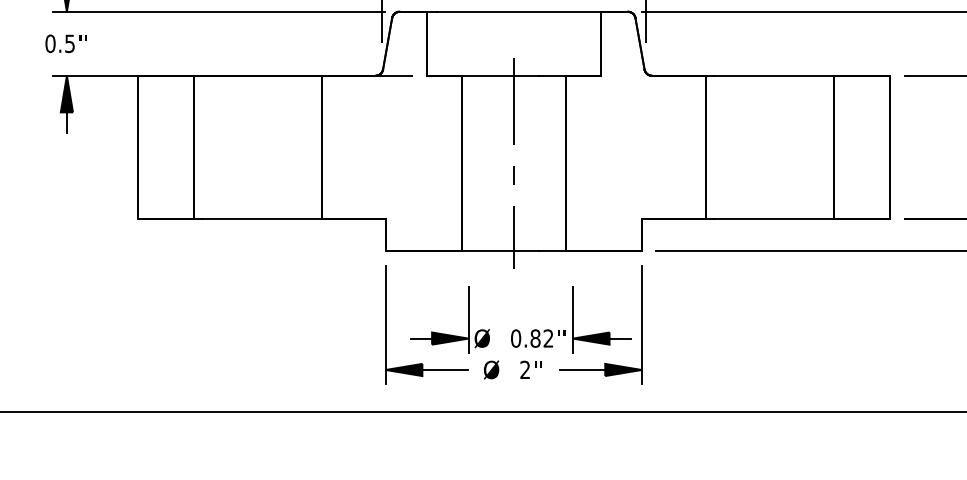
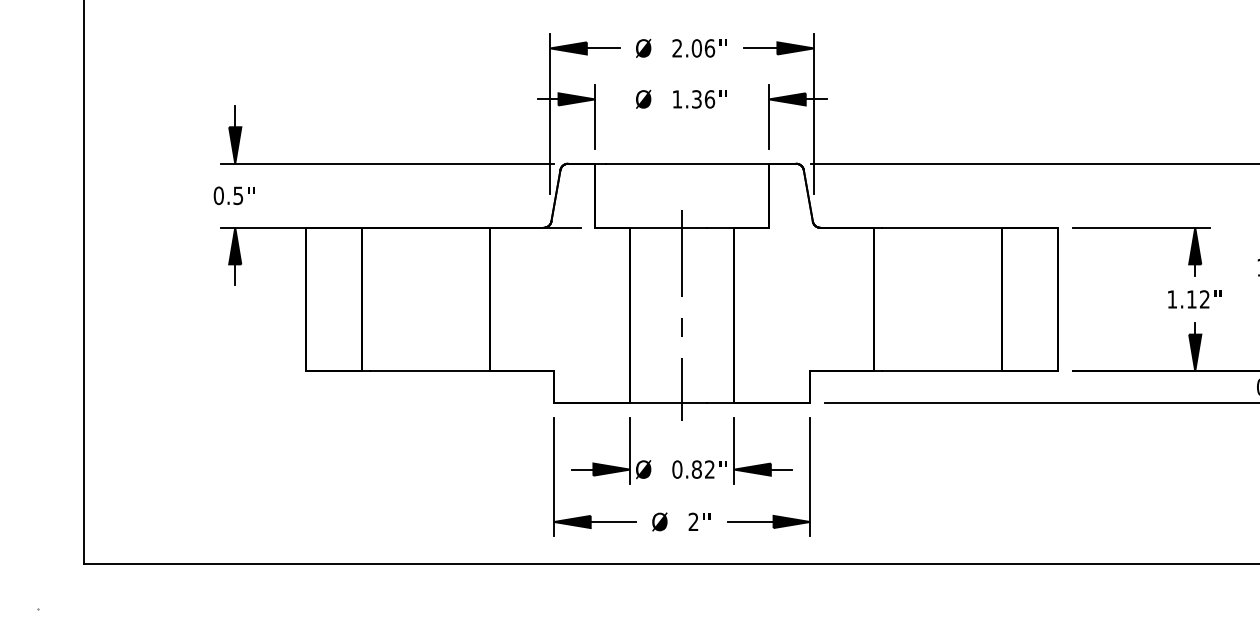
part: (517, 329) -> (678, 460), moved

